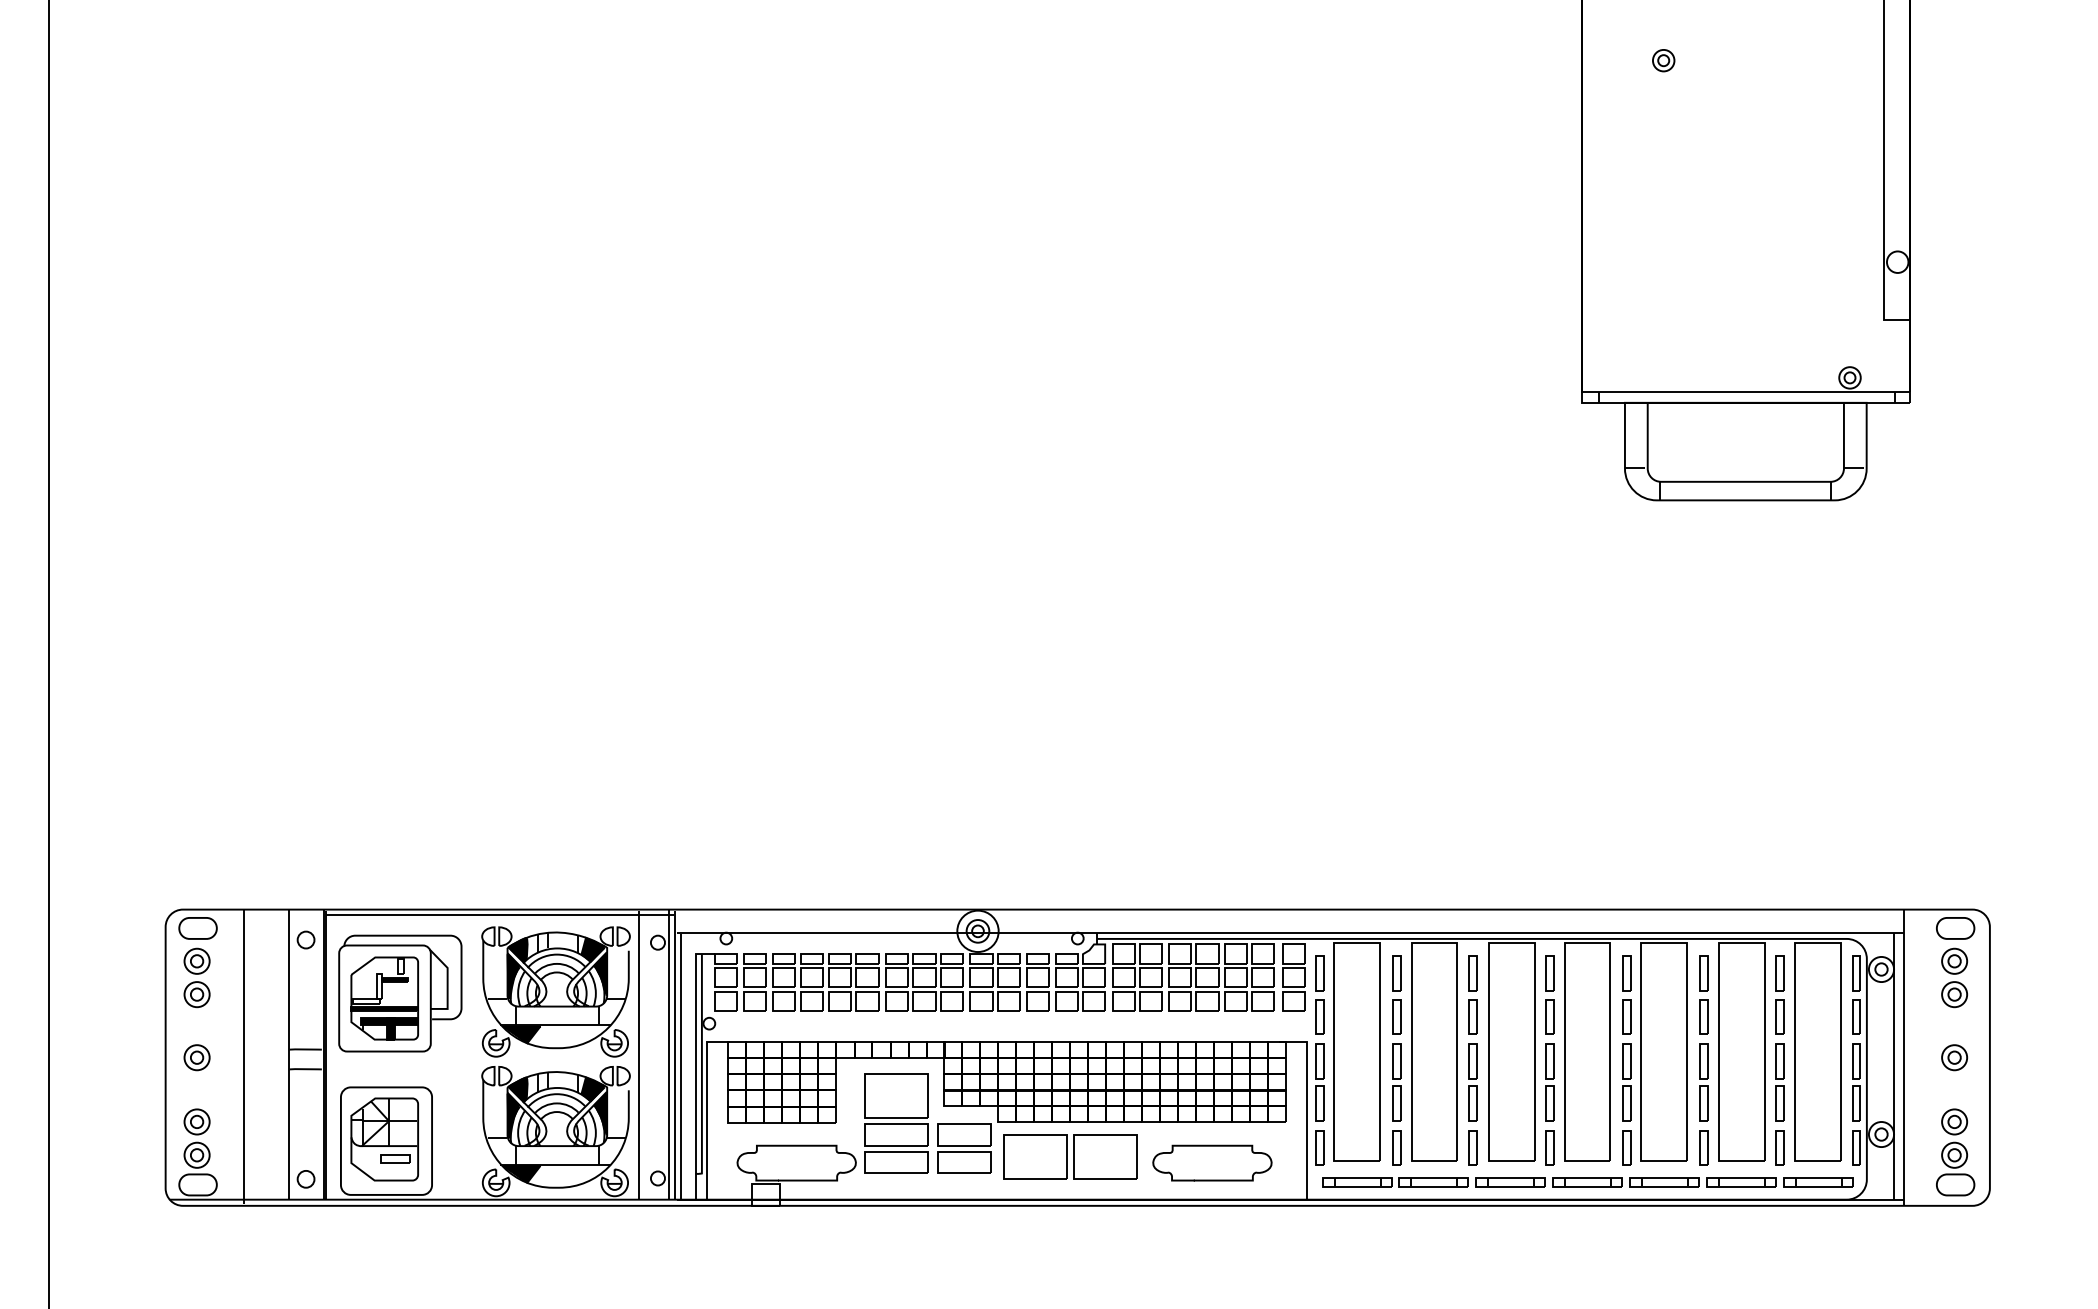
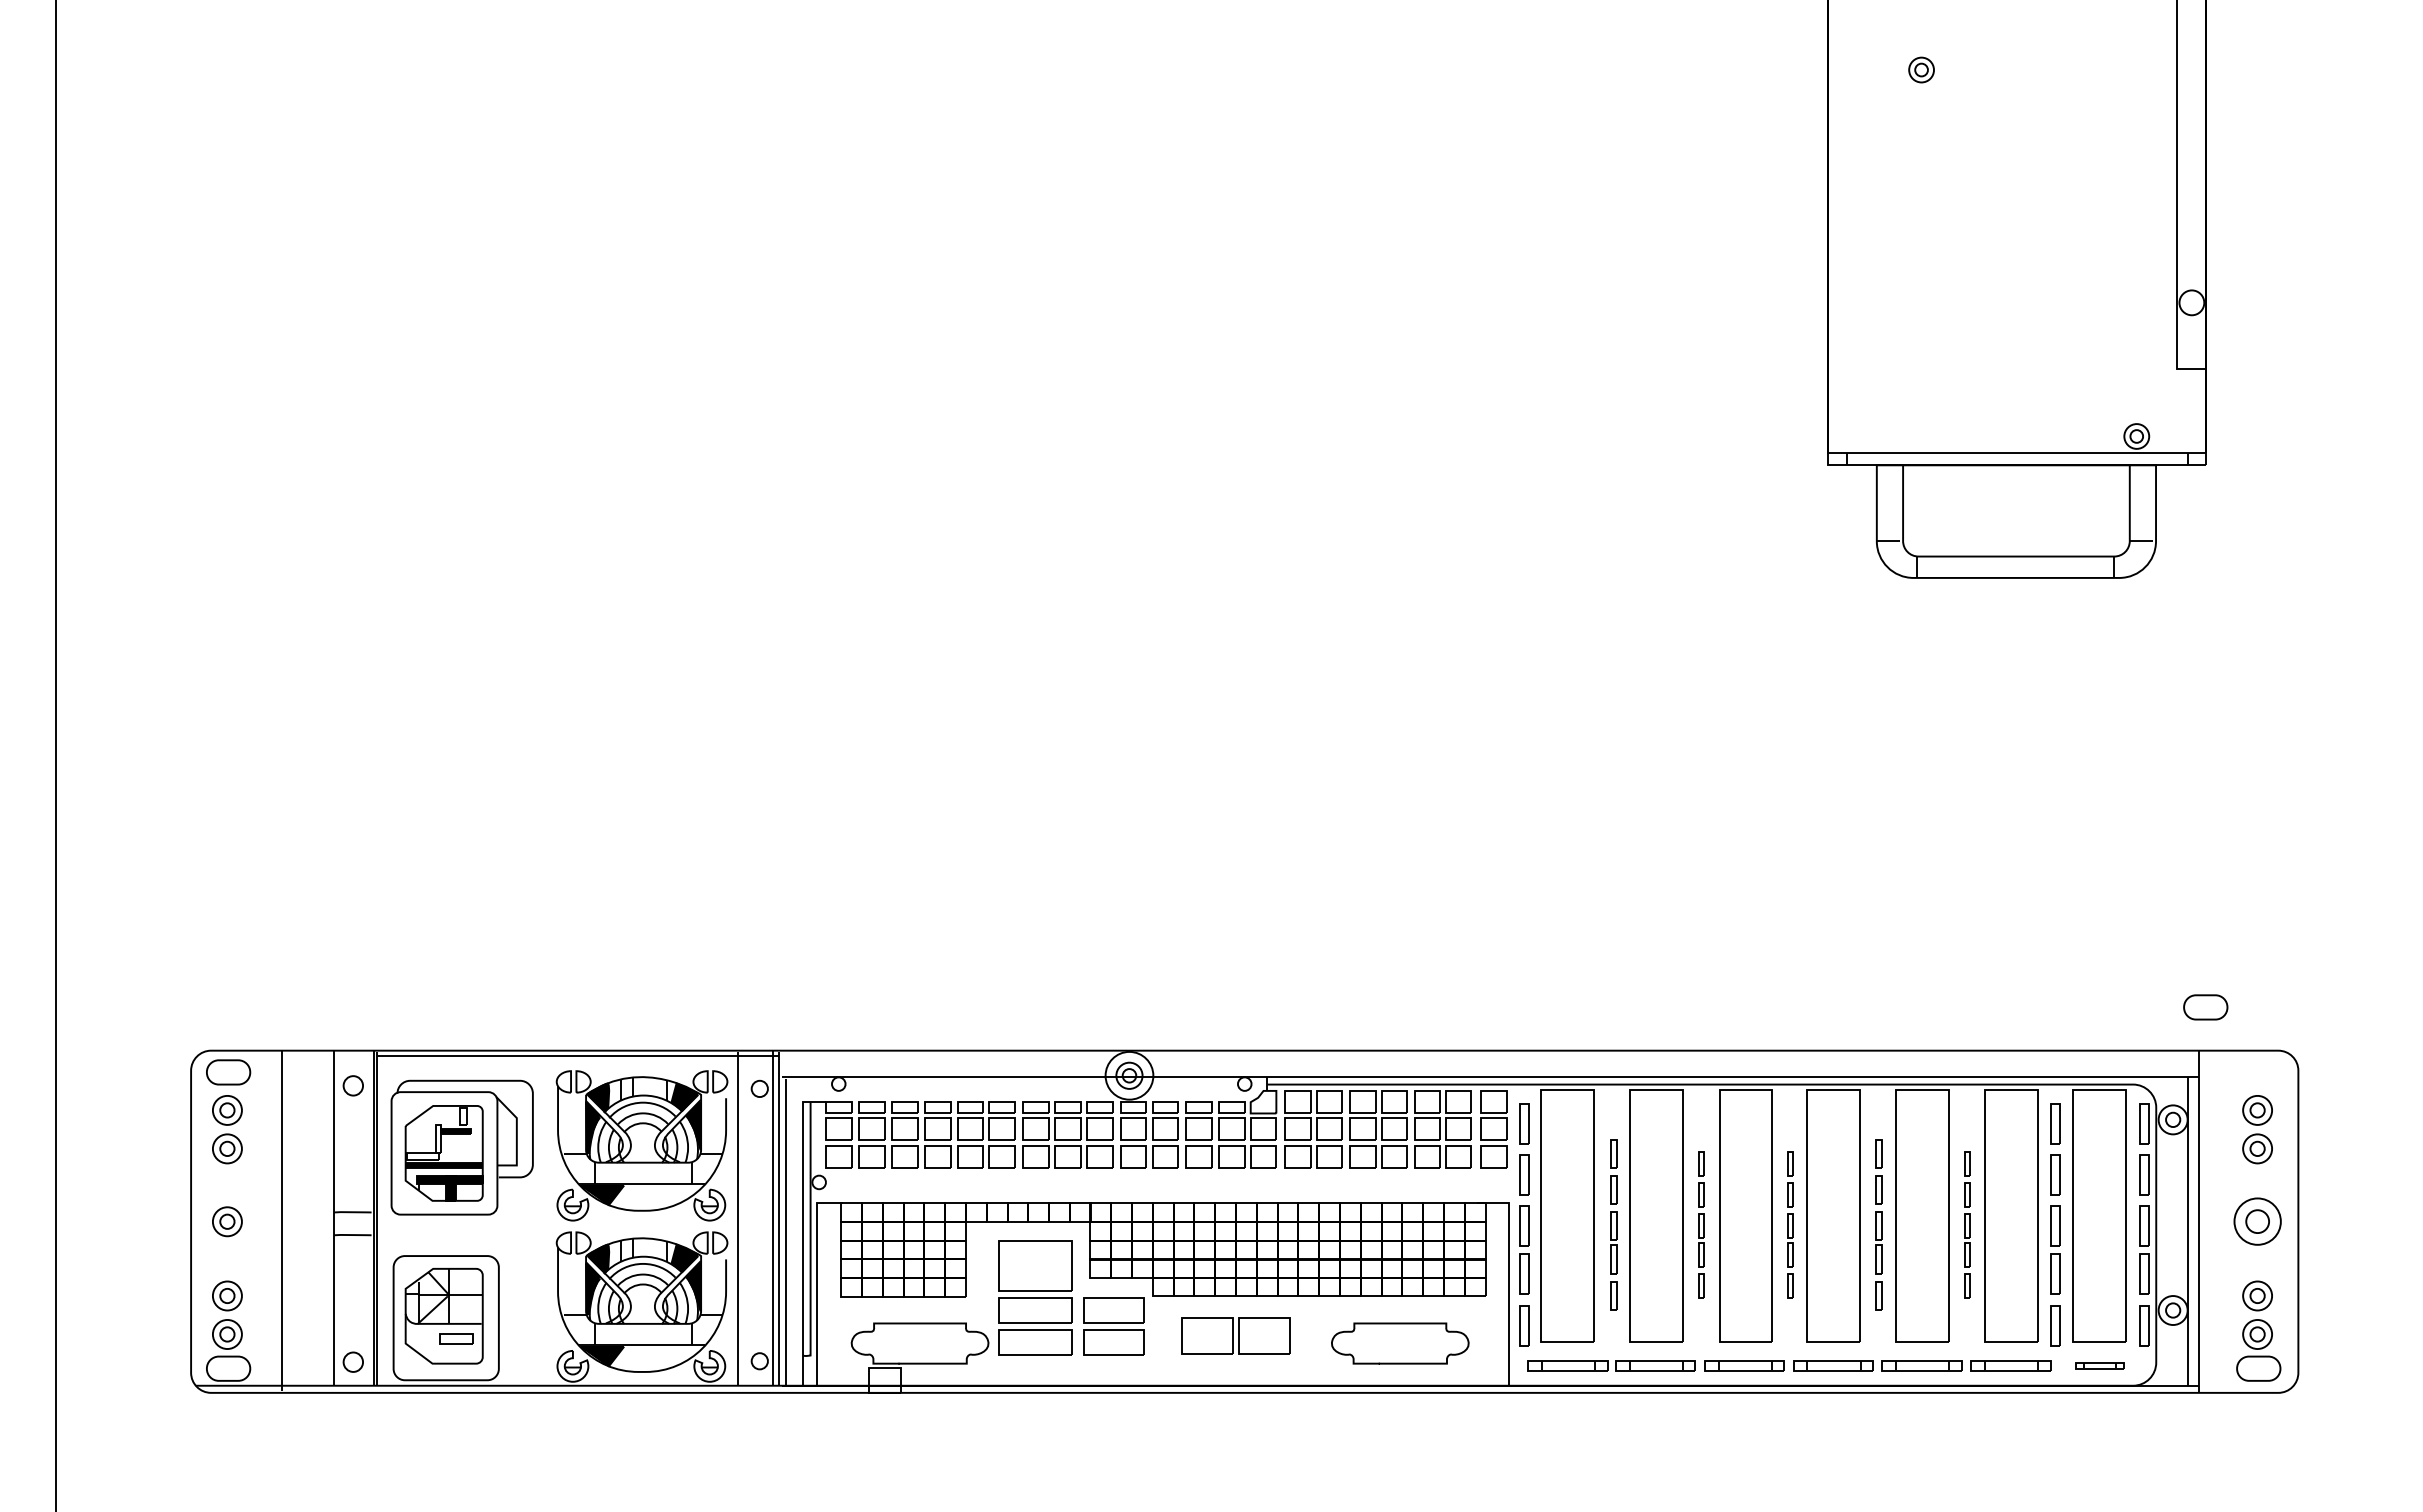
part: (1955, 928) -> (2205, 1007), moved
part: (1954, 1057) -> (2257, 1221), size x1.6
part: (1397, 1060) -> (1613, 1224), size x0.7
part: (1473, 1060) -> (1701, 1224), size x0.6
part: (1550, 1060) -> (1790, 1224), size x0.6
part: (1627, 1060) -> (1879, 1224), size x0.7
part: (1703, 1060) -> (1967, 1224), size x0.6
part: (1069, 1156) -> (1235, 1335), size x0.7
part: (1817, 1182) -> (2099, 1365), size x0.6

